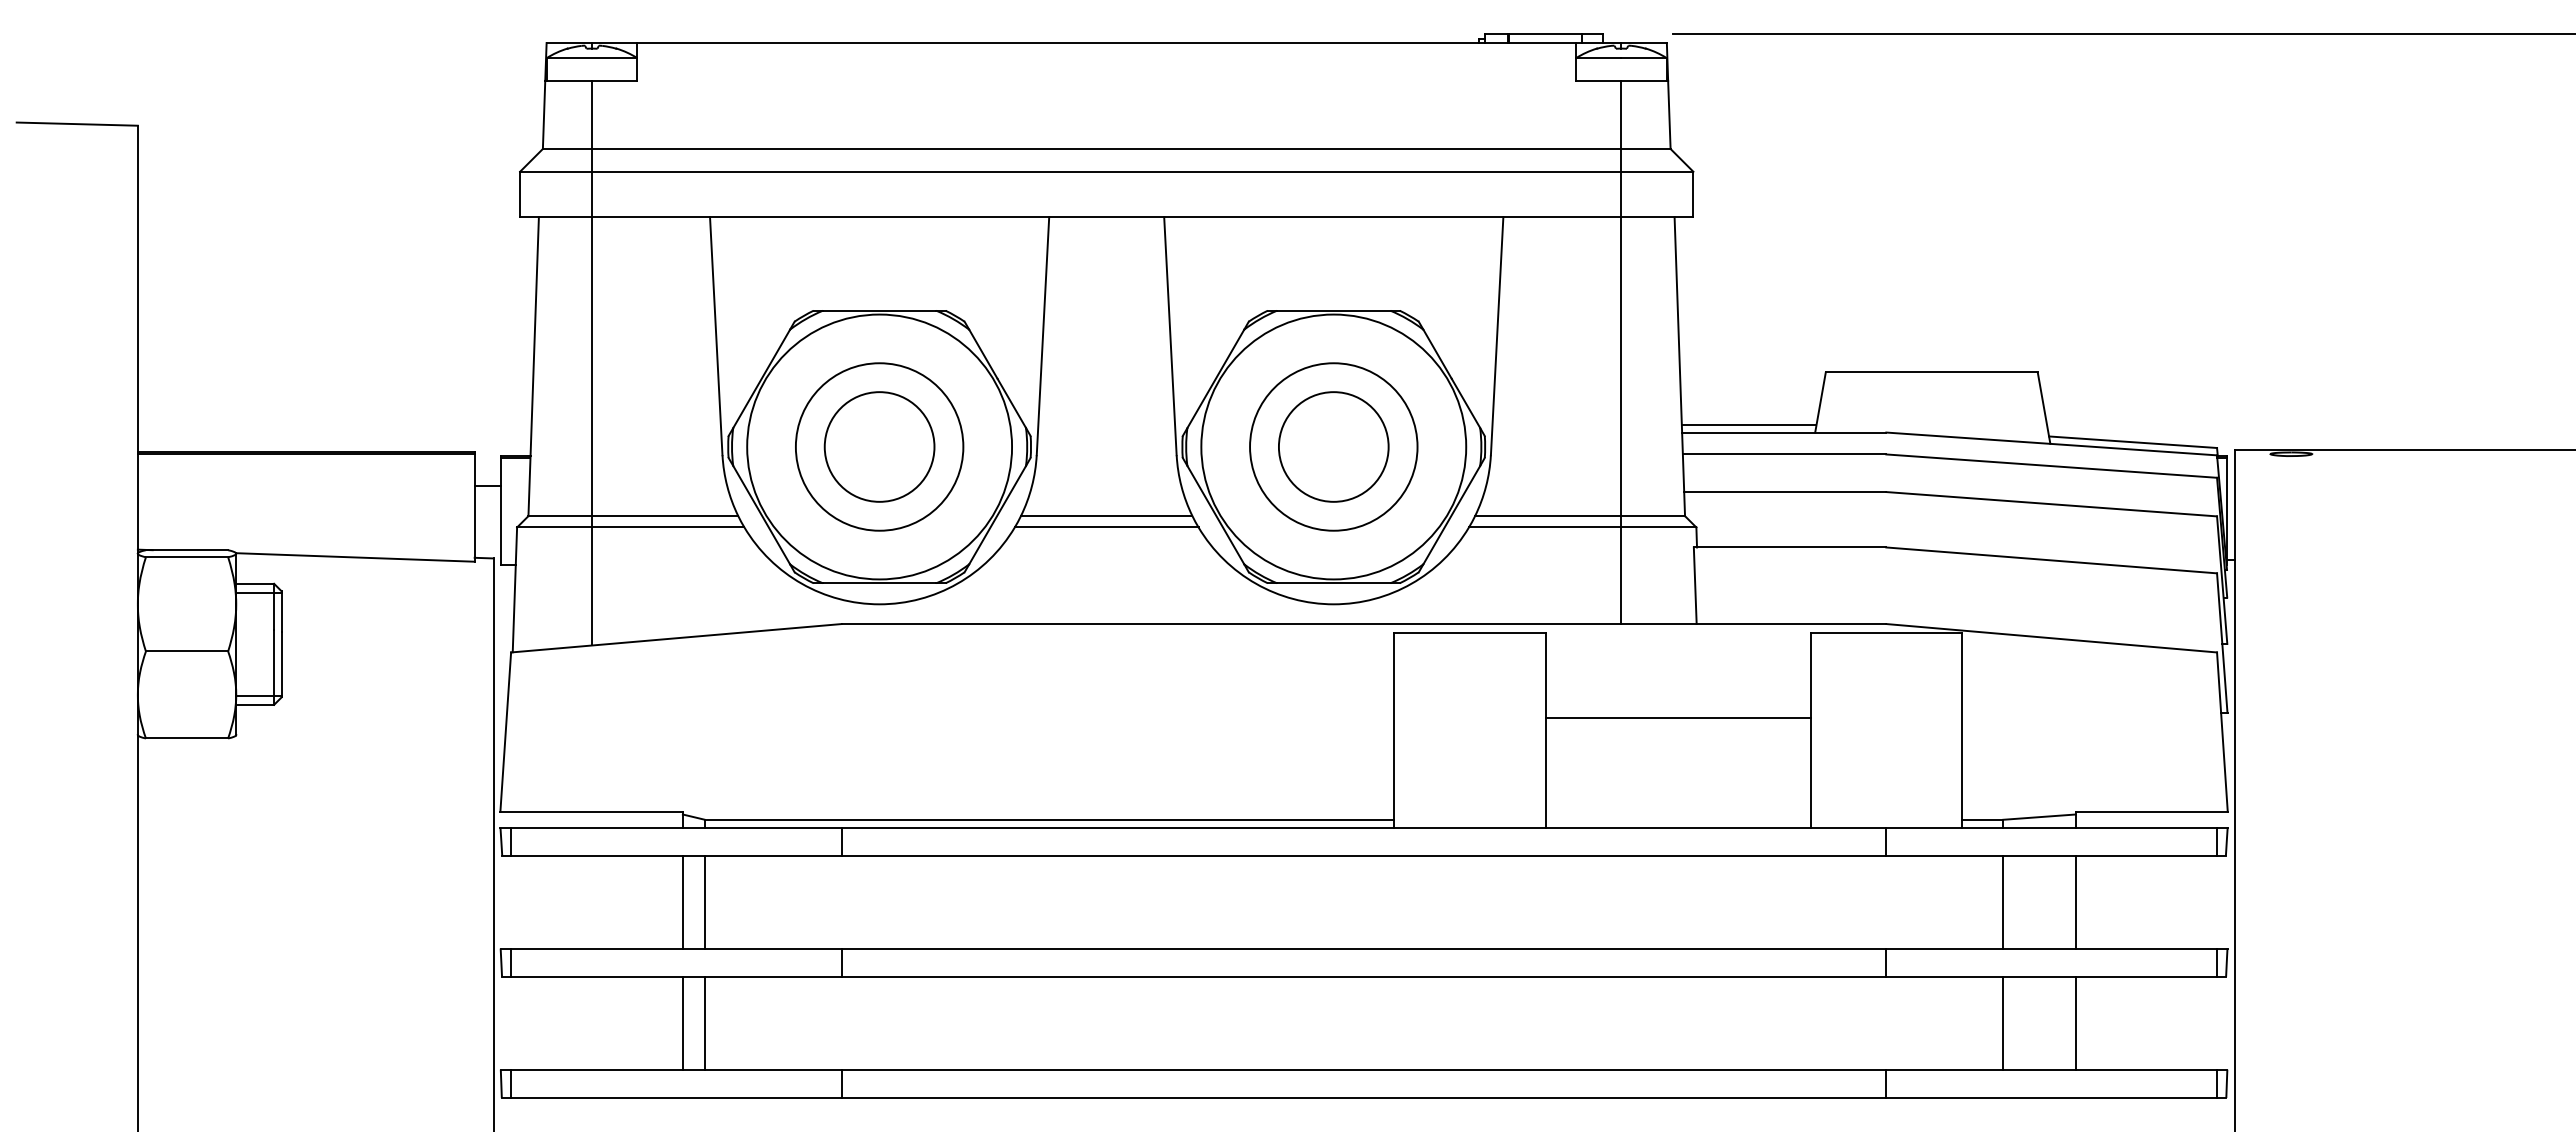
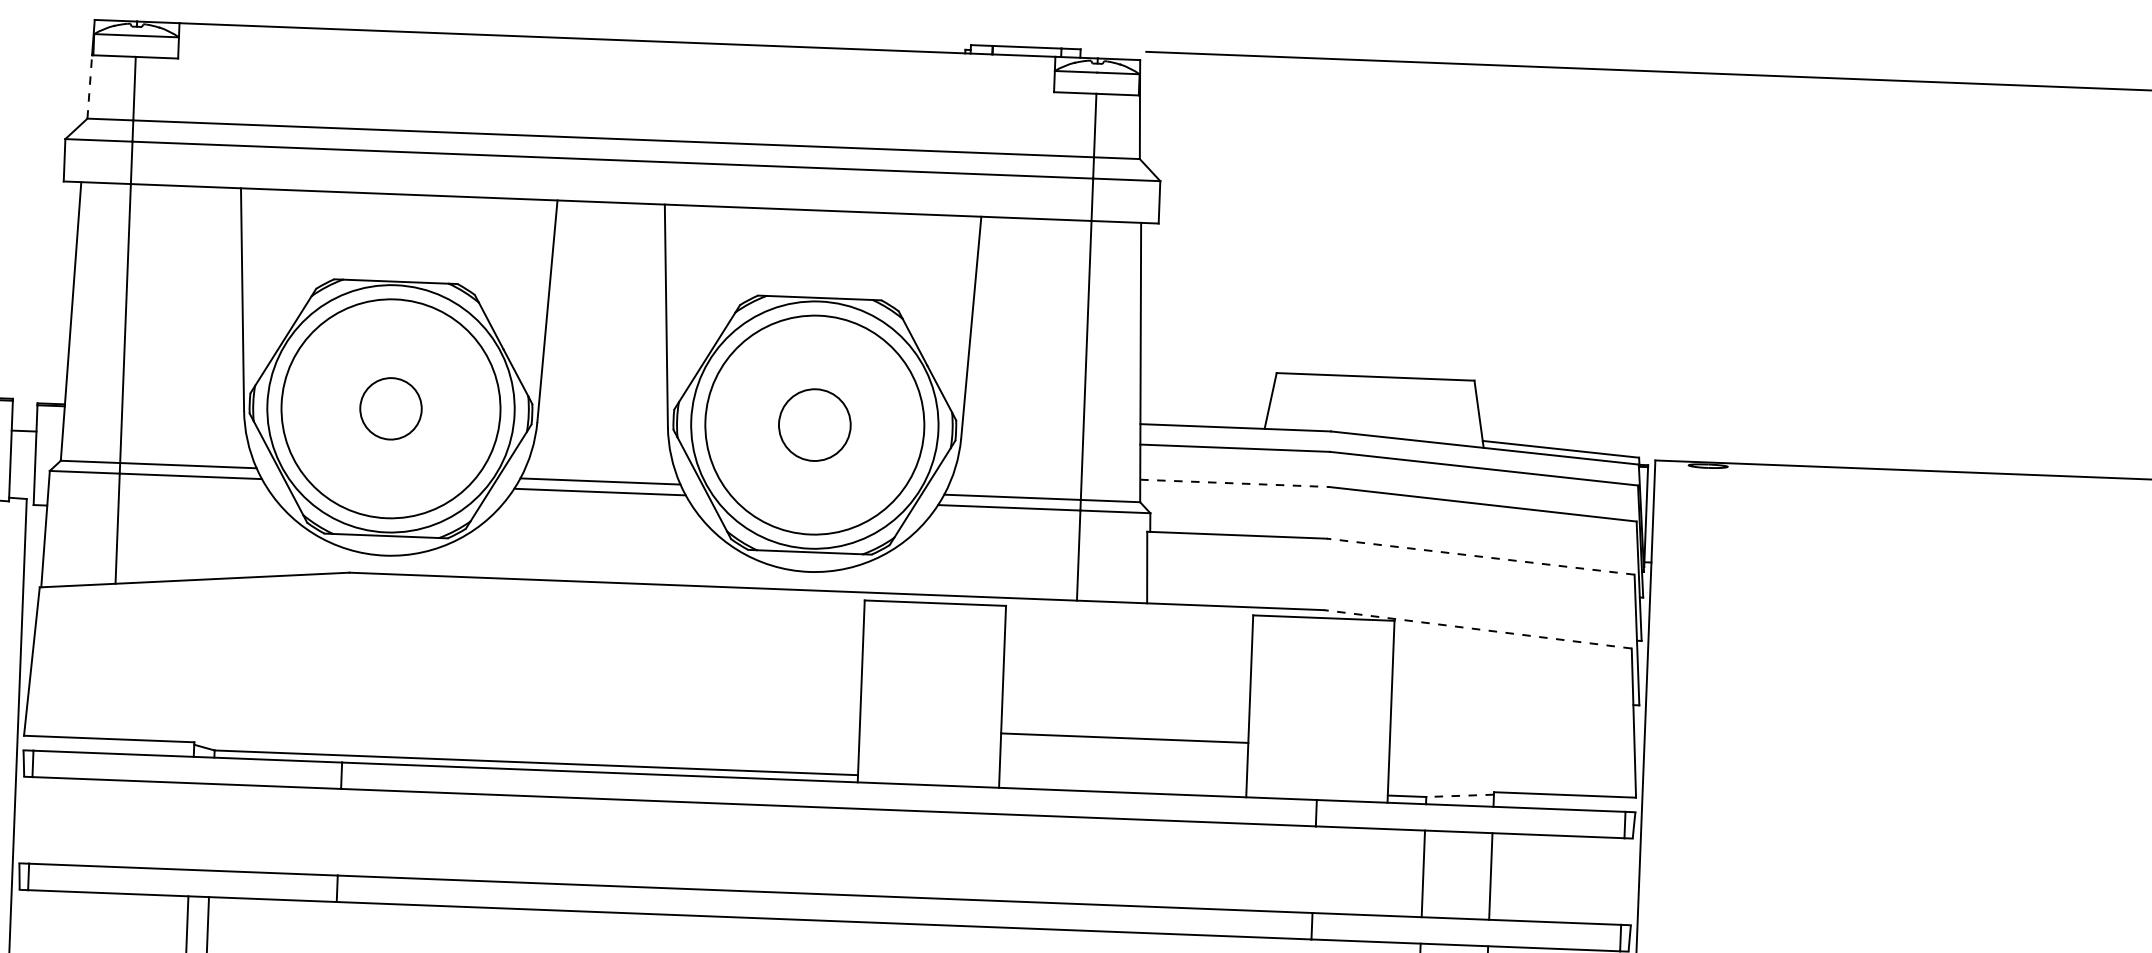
line: (544, 114) -> (90, 86), solid -> dashed
line: (1748, 425) -> (1202, 419), removed
circle: (879, 446) -> (390, 408), size x0.6
circle: (879, 446) -> (390, 408), size x1.4
circle: (1333, 446) -> (814, 424), size x0.7
circle: (1333, 446) -> (814, 424), size x1.4
line: (1785, 492) -> (1234, 483), solid -> dashed
line: (2051, 560) -> (1480, 556), solid -> dashed
line: (2051, 638) -> (1477, 629), solid -> dashed
line: (1677, 718) -> (1124, 738), moved
line: (2038, 817) -> (1459, 796), solid -> dashed
line: (682, 901) -> (190, 825), removed
line: (704, 901) -> (211, 826), removed

